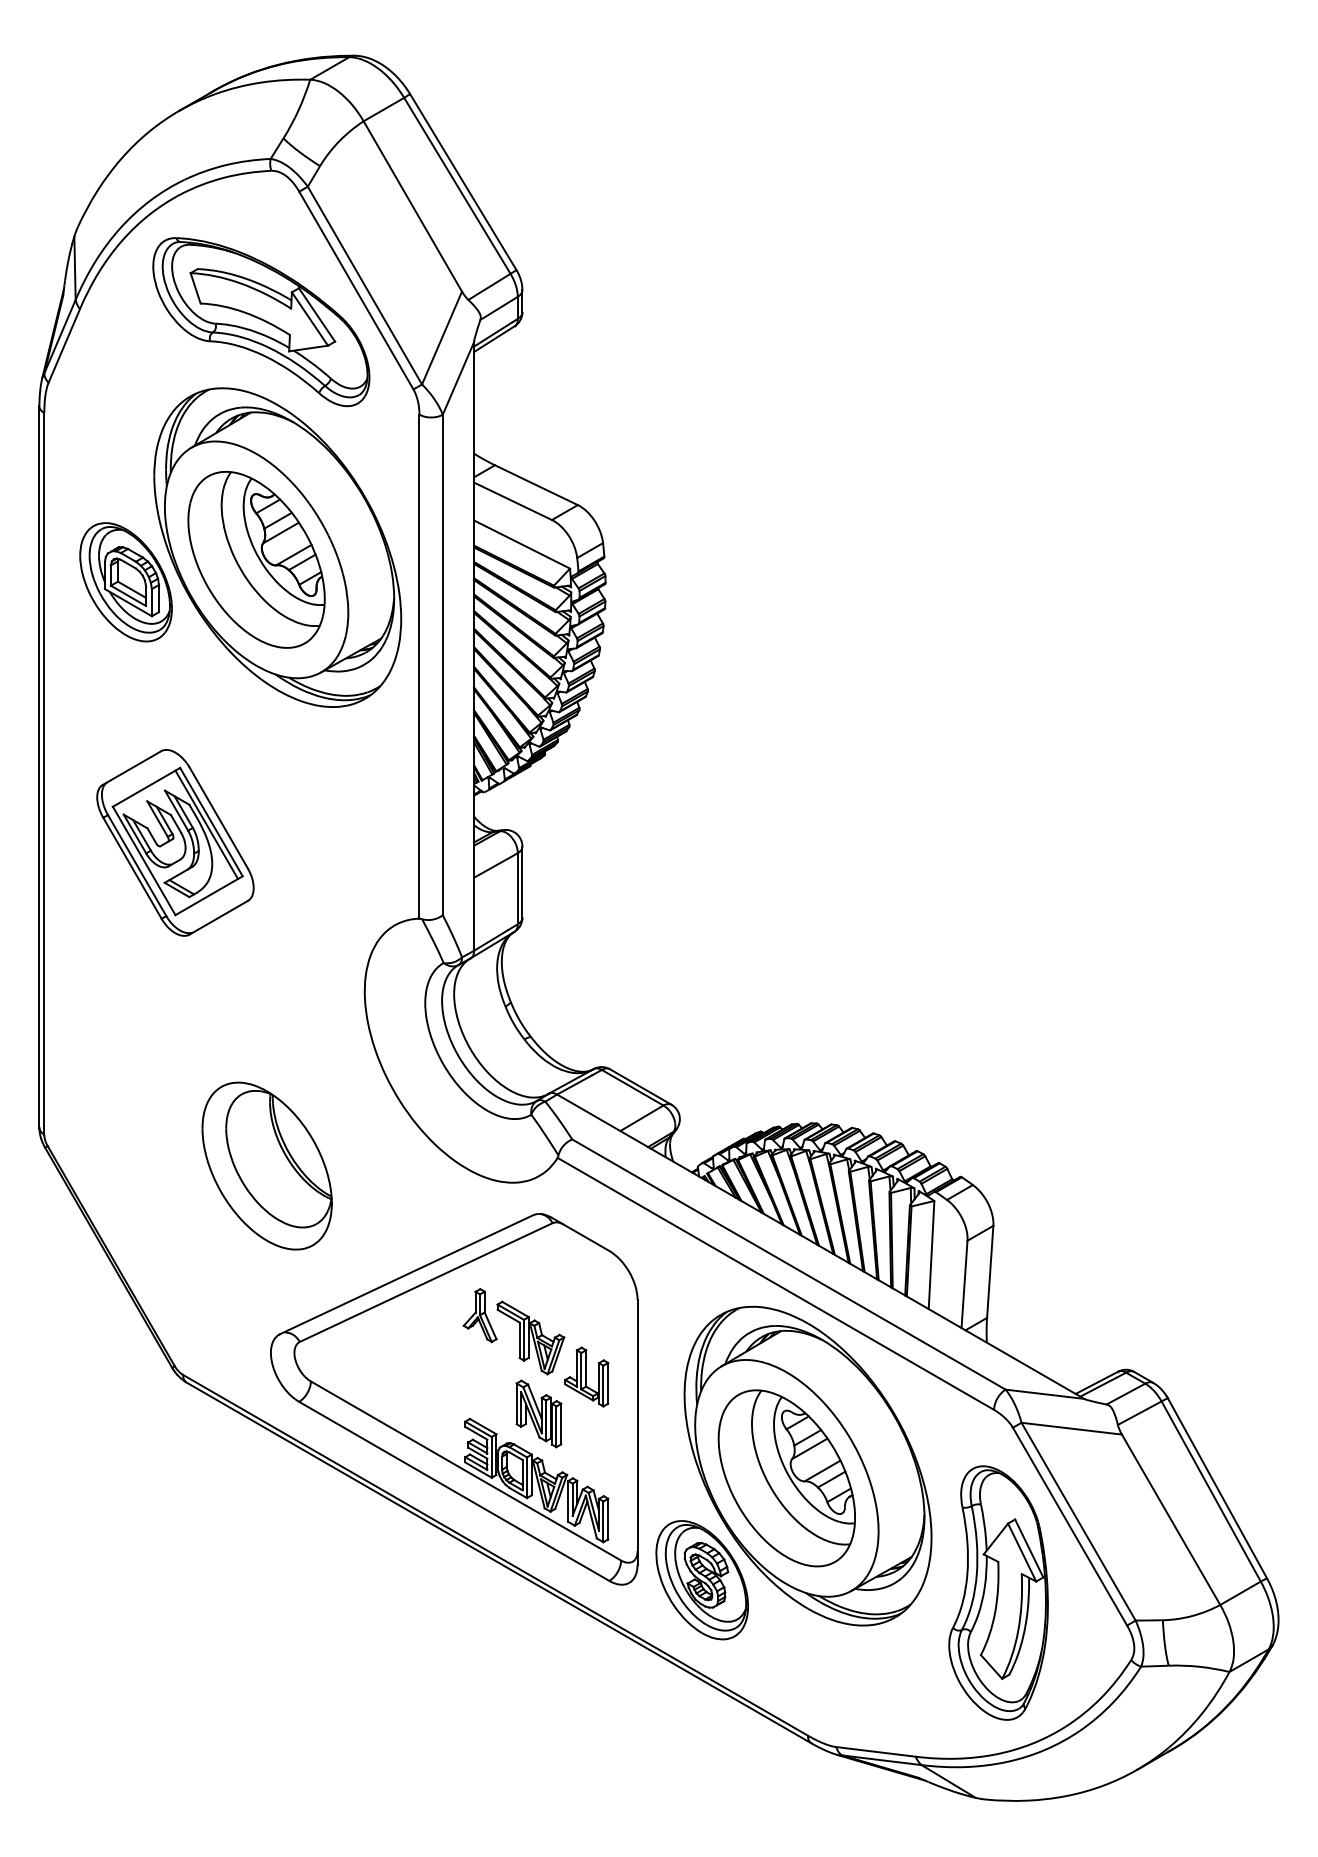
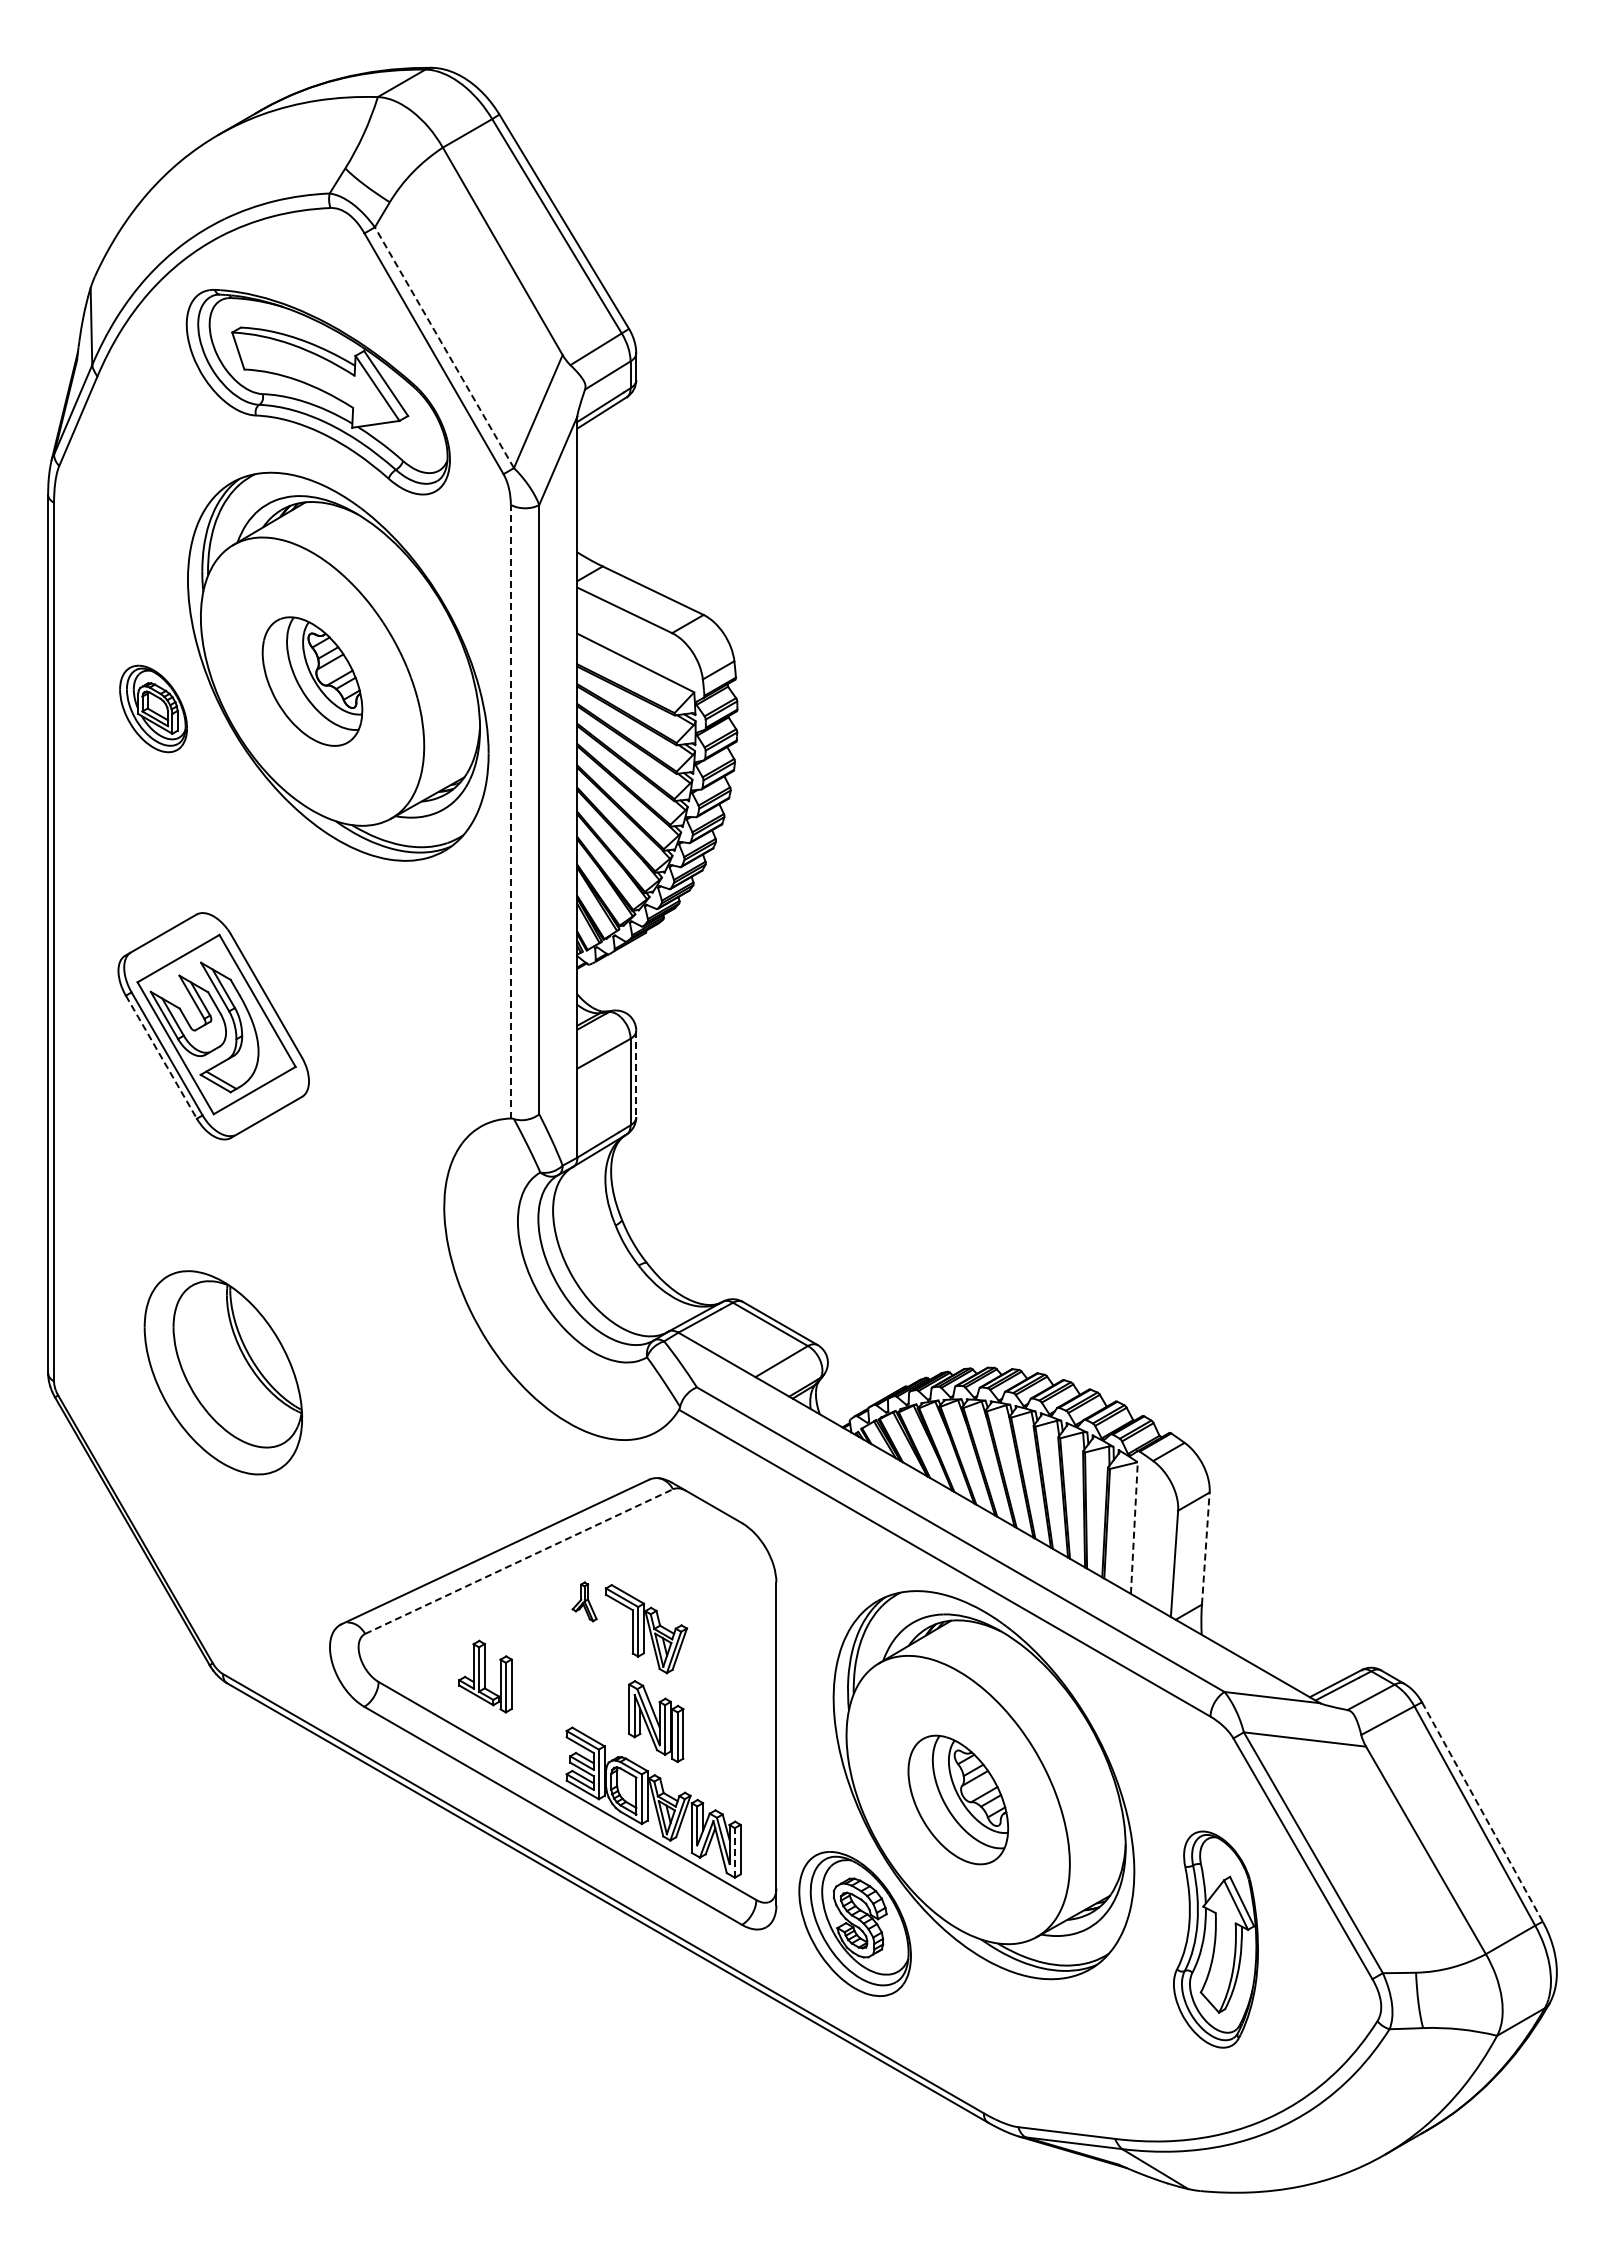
line: (364, 285) -> (444, 347), solid -> dashed
part: (256, 559) -> (312, 681), size x0.6
part: (125, 581) -> (153, 708), size x0.6
line: (419, 666) -> (510, 811), solid -> dashed
line: (206, 825) -> (251, 1004), removed
line: (132, 868) -> (161, 1057), solid -> dashed
line: (522, 882) -> (636, 1074), solid -> dashed
part: (267, 1165) -> (223, 1372), moved
line: (931, 1255) -> (1134, 1528), solid -> dashed
line: (989, 1271) -> (1205, 1548), solid -> dashed
line: (426, 1282) -> (519, 1561), solid -> dashed
part: (479, 1315) -> (584, 1601), size x0.6
part: (586, 1376) -> (485, 1676), moved
part: (787, 1477) -> (958, 1799), size x0.6
line: (1217, 1488) -> (1482, 1812), solid -> dashed
line: (603, 1521) -> (734, 1852), solid -> dashed
part: (998, 1592) -> (1215, 1939), size x0.7

